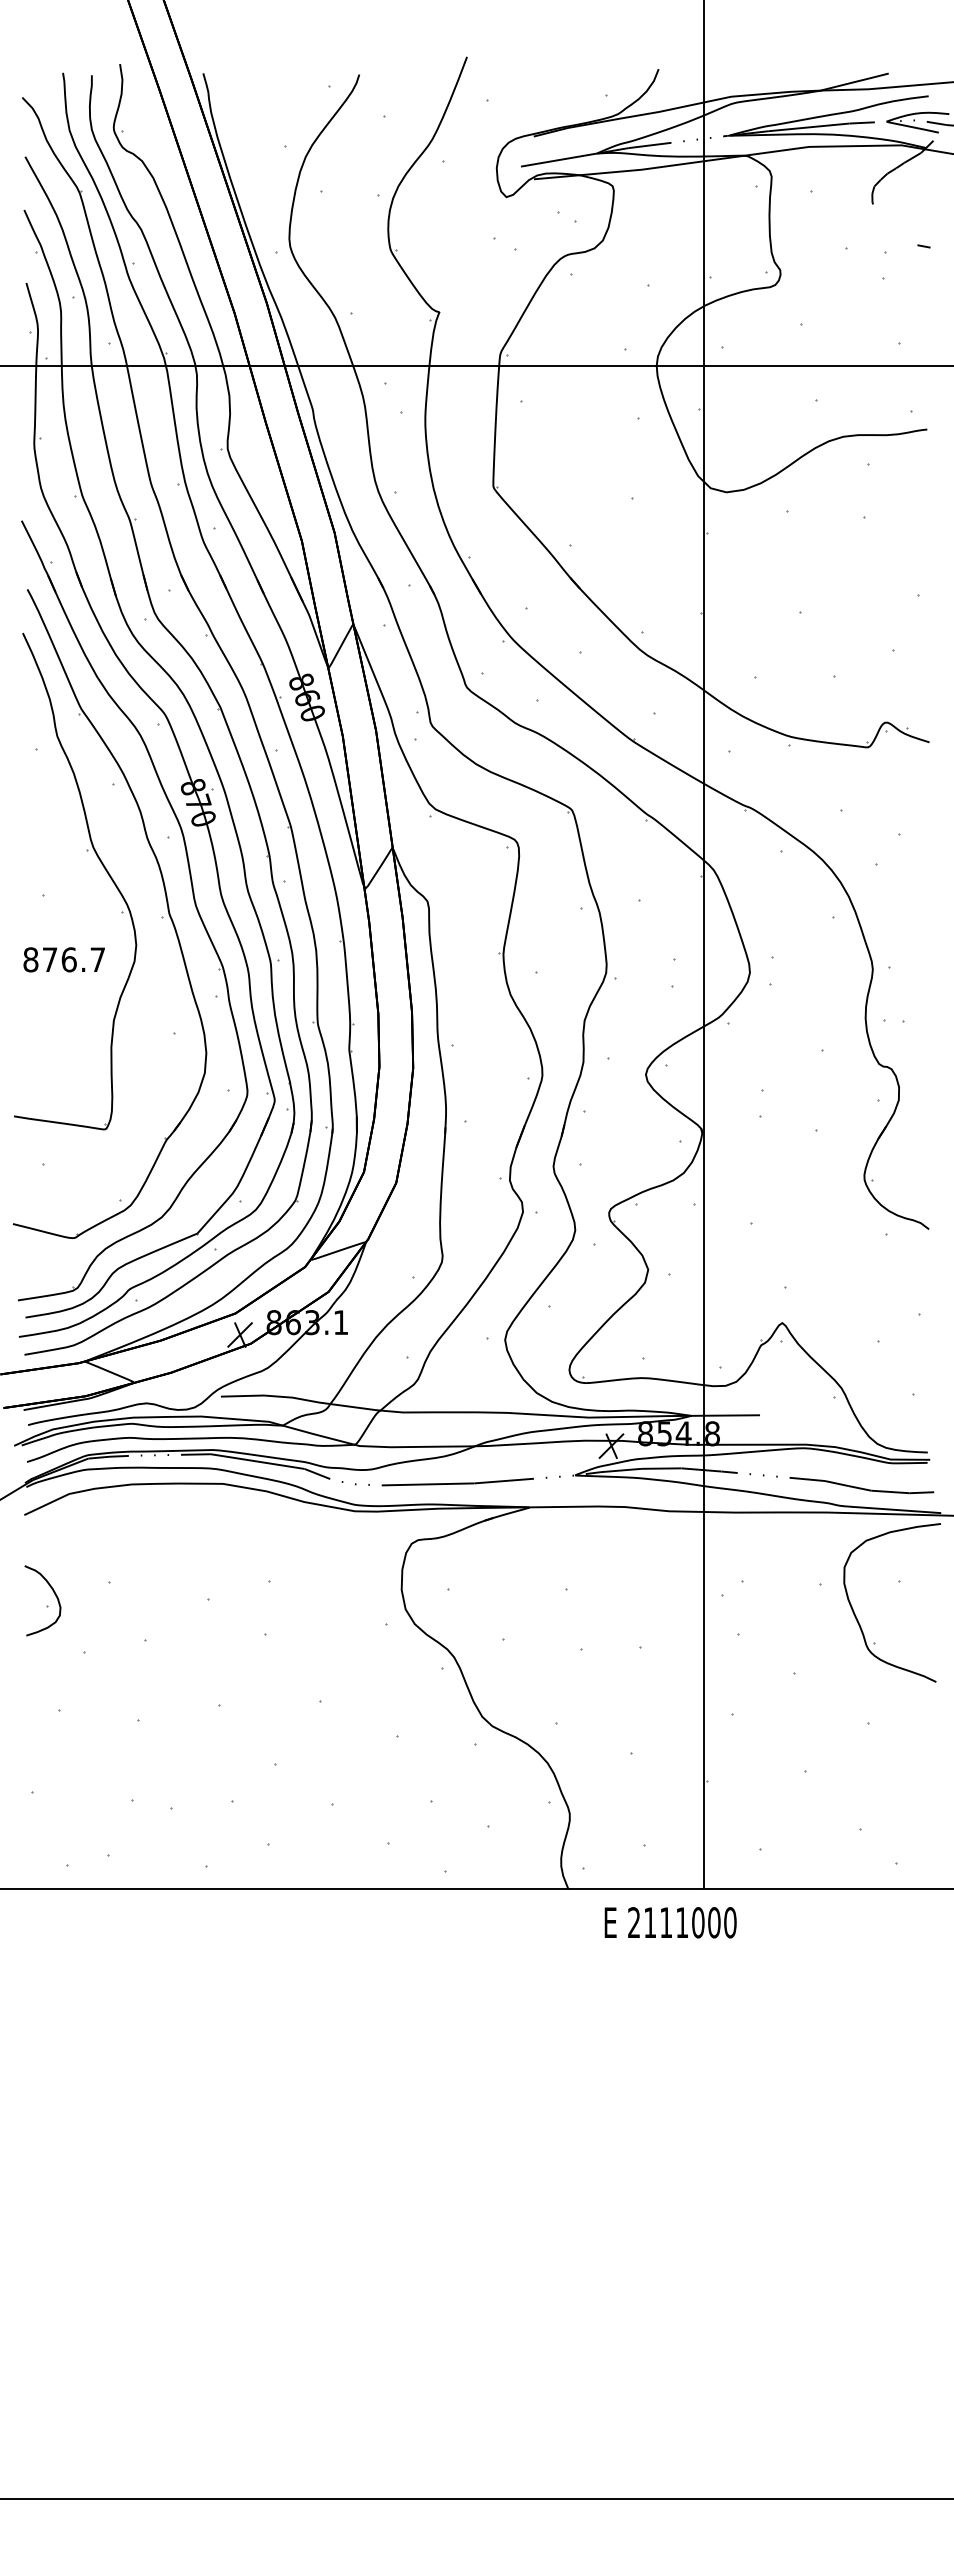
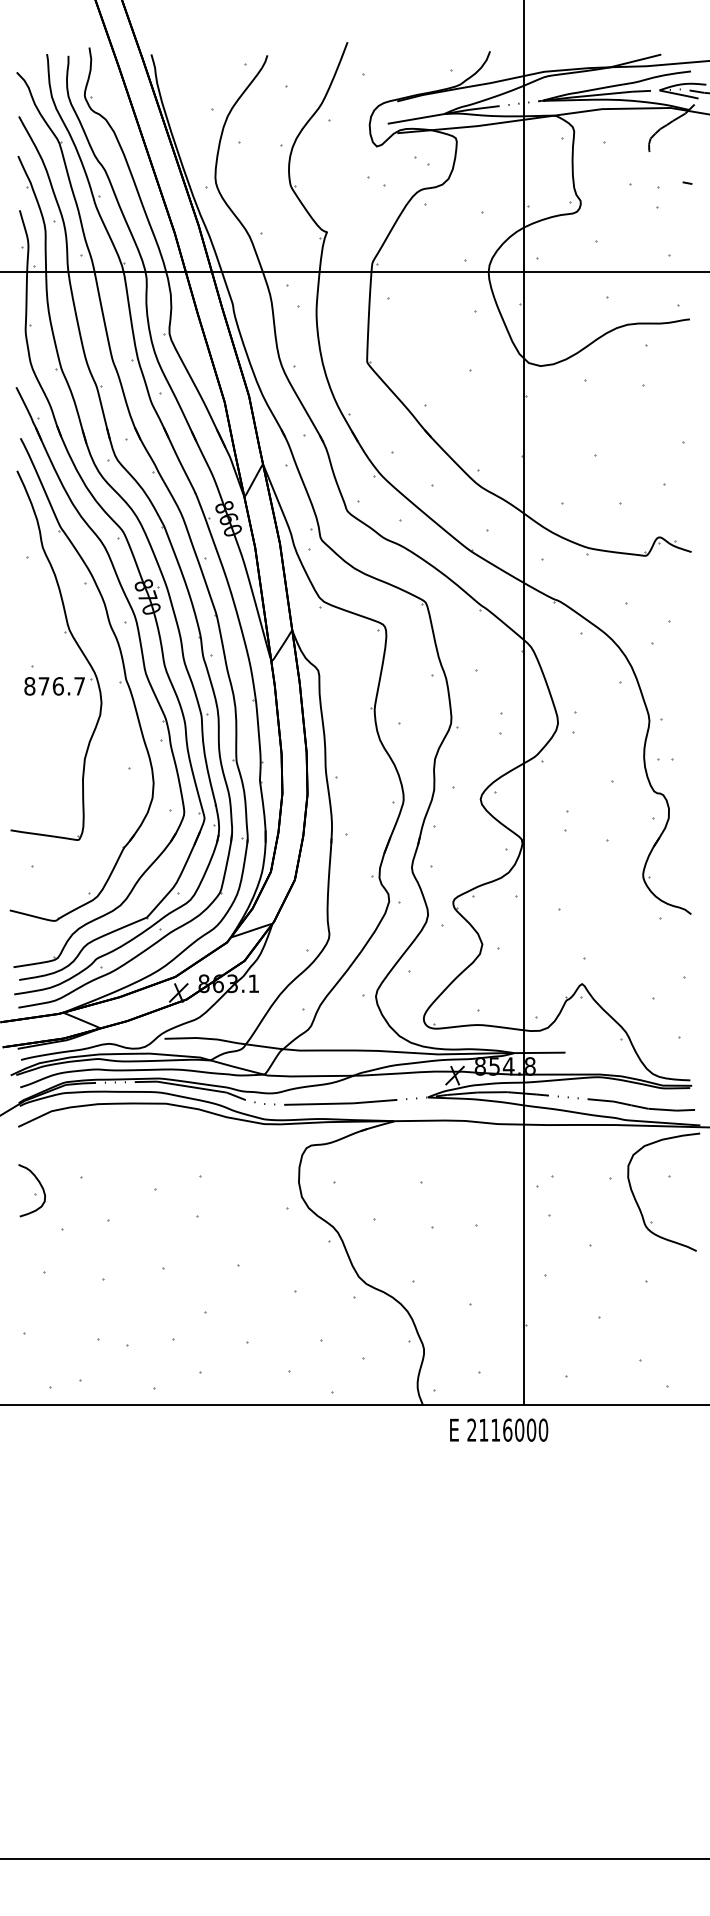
text: (63, 959) -> (54, 686), moved
text: (682, 1922) -> (507, 1430), 2111000 -> 2116000

